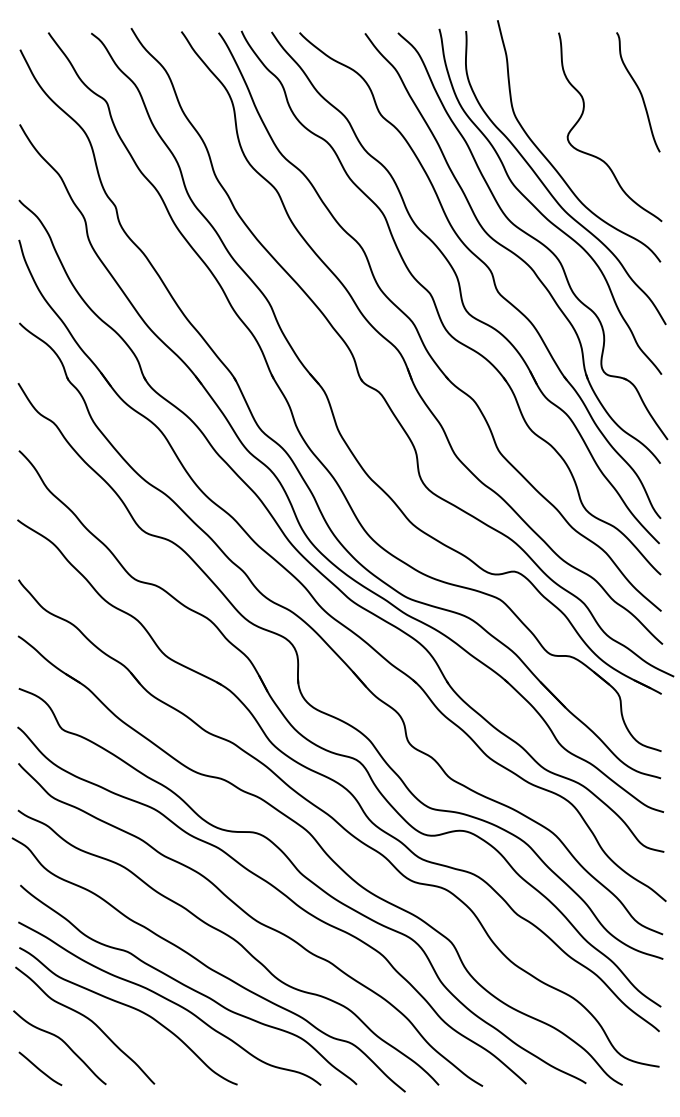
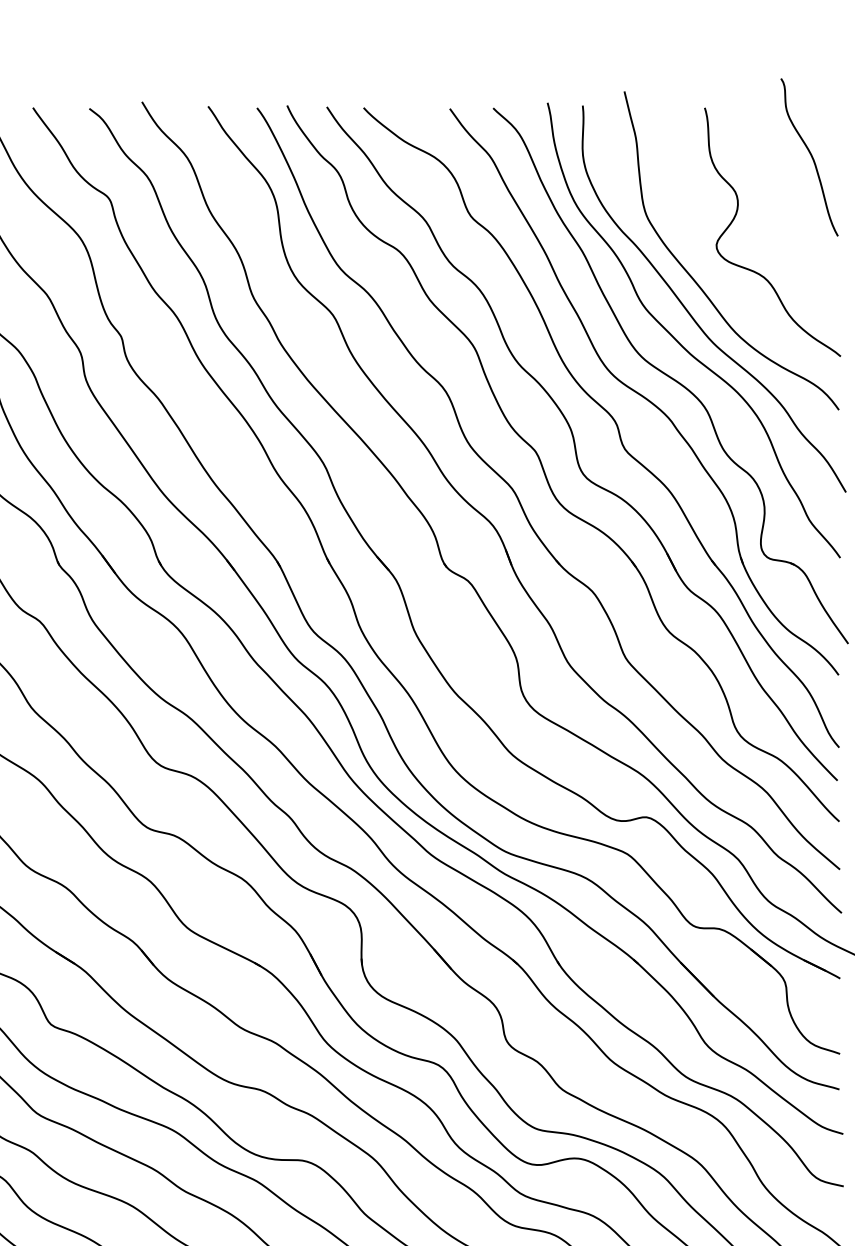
curve: (639, 92) -> (811, 157), moved

